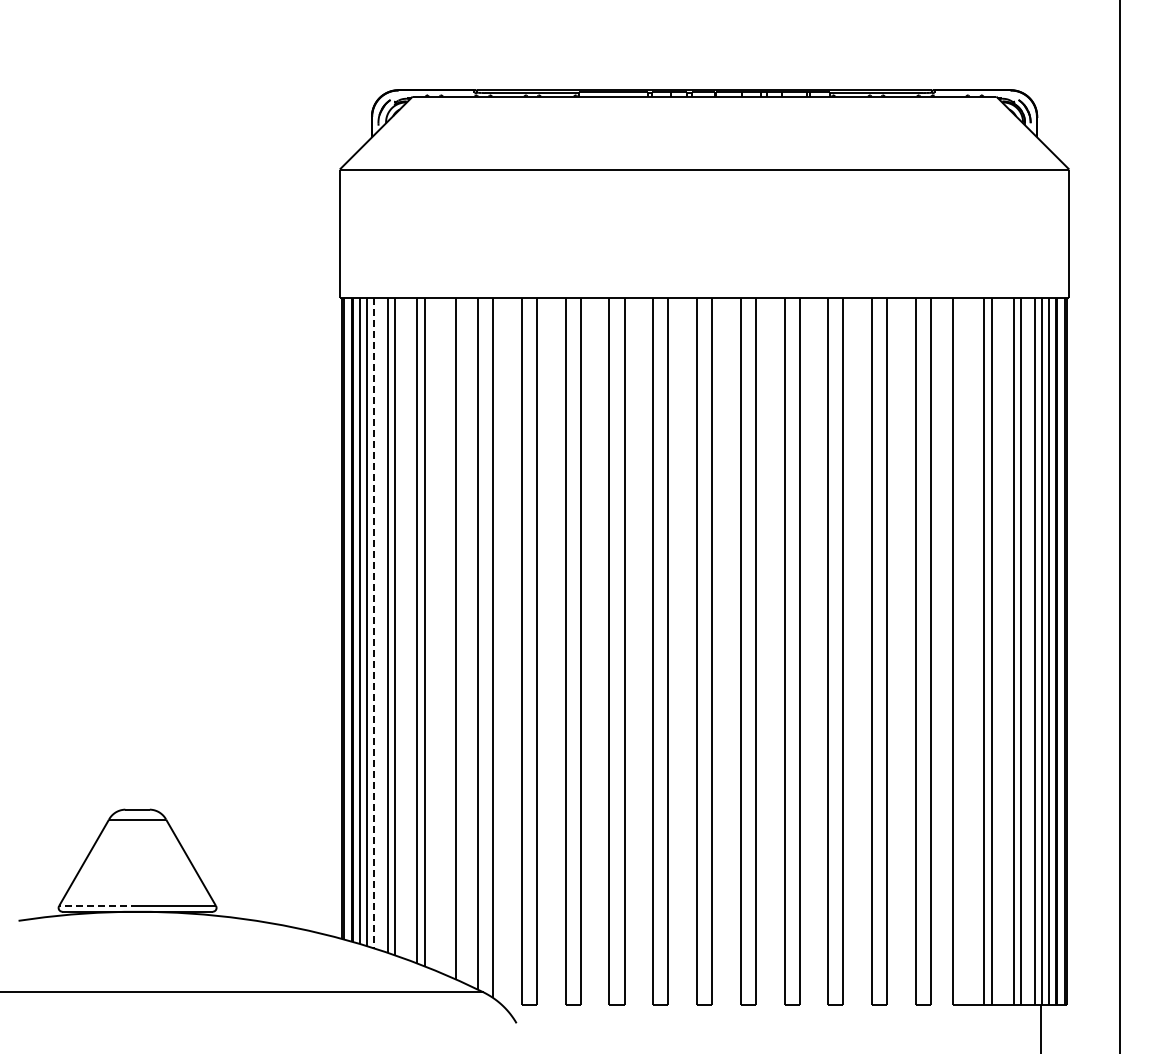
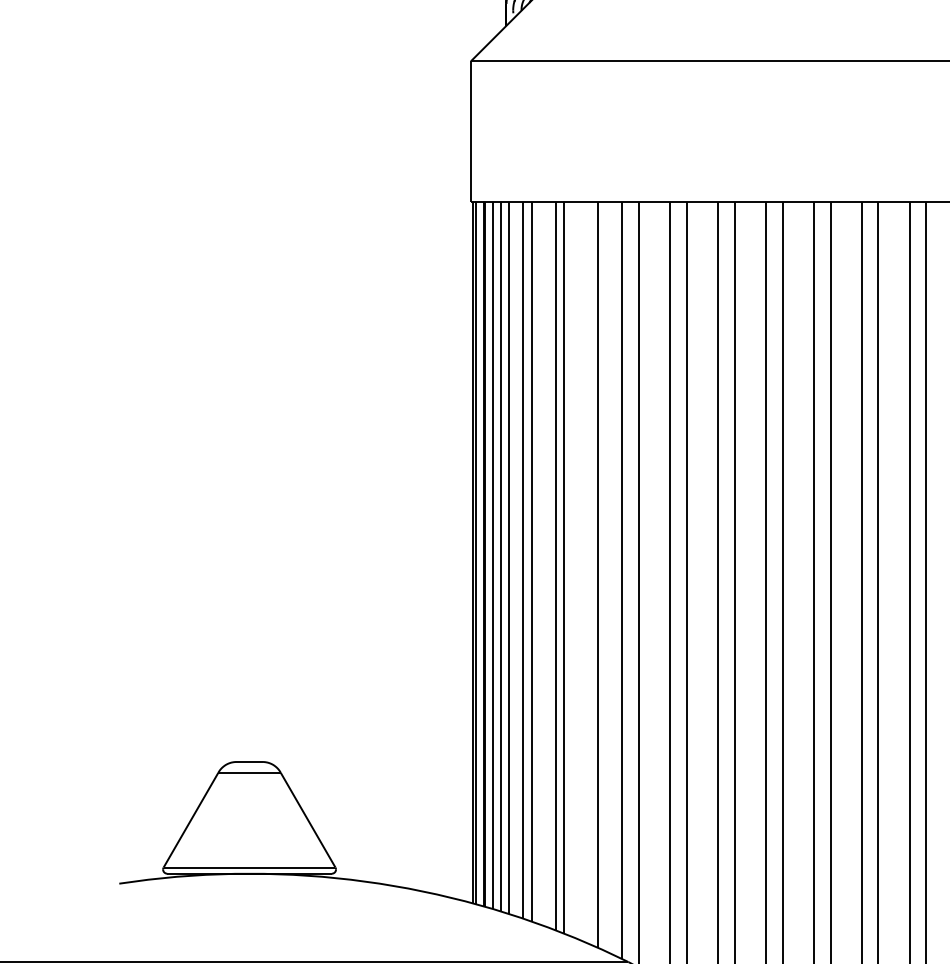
line: (374, 623) -> (508, 558), dashed -> solid
line: (97, 906) -> (205, 867), dashed -> solid

